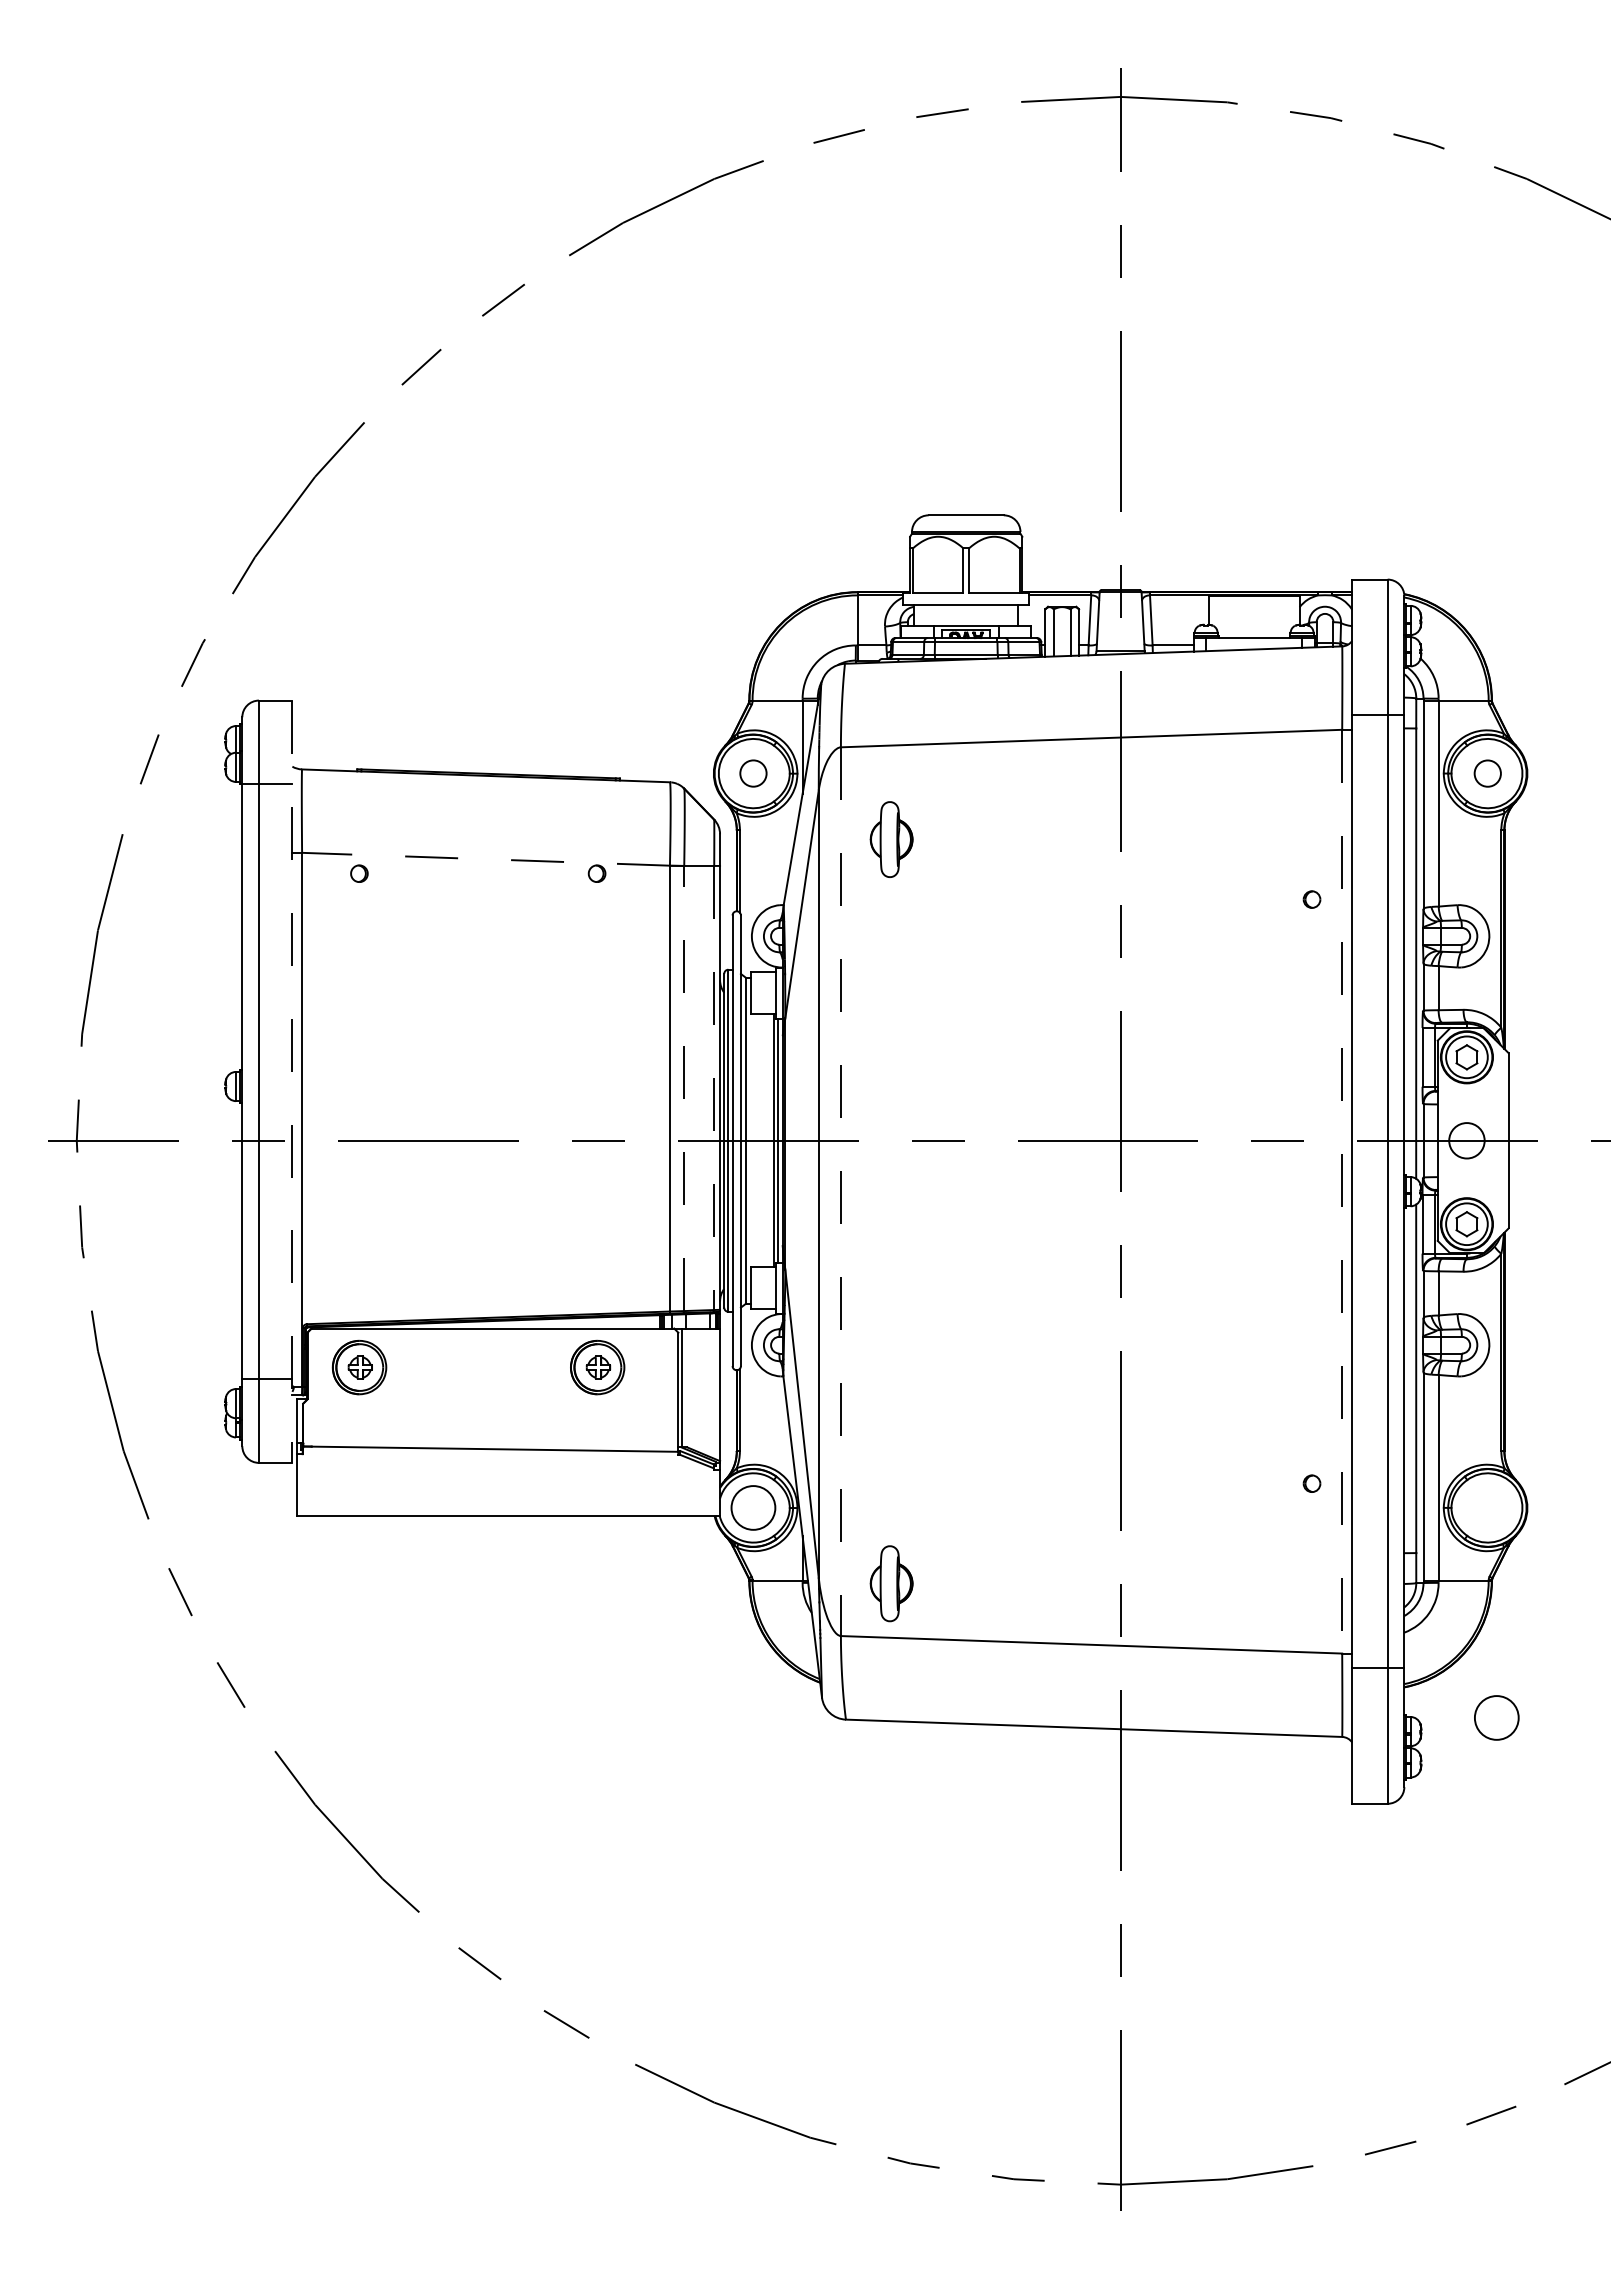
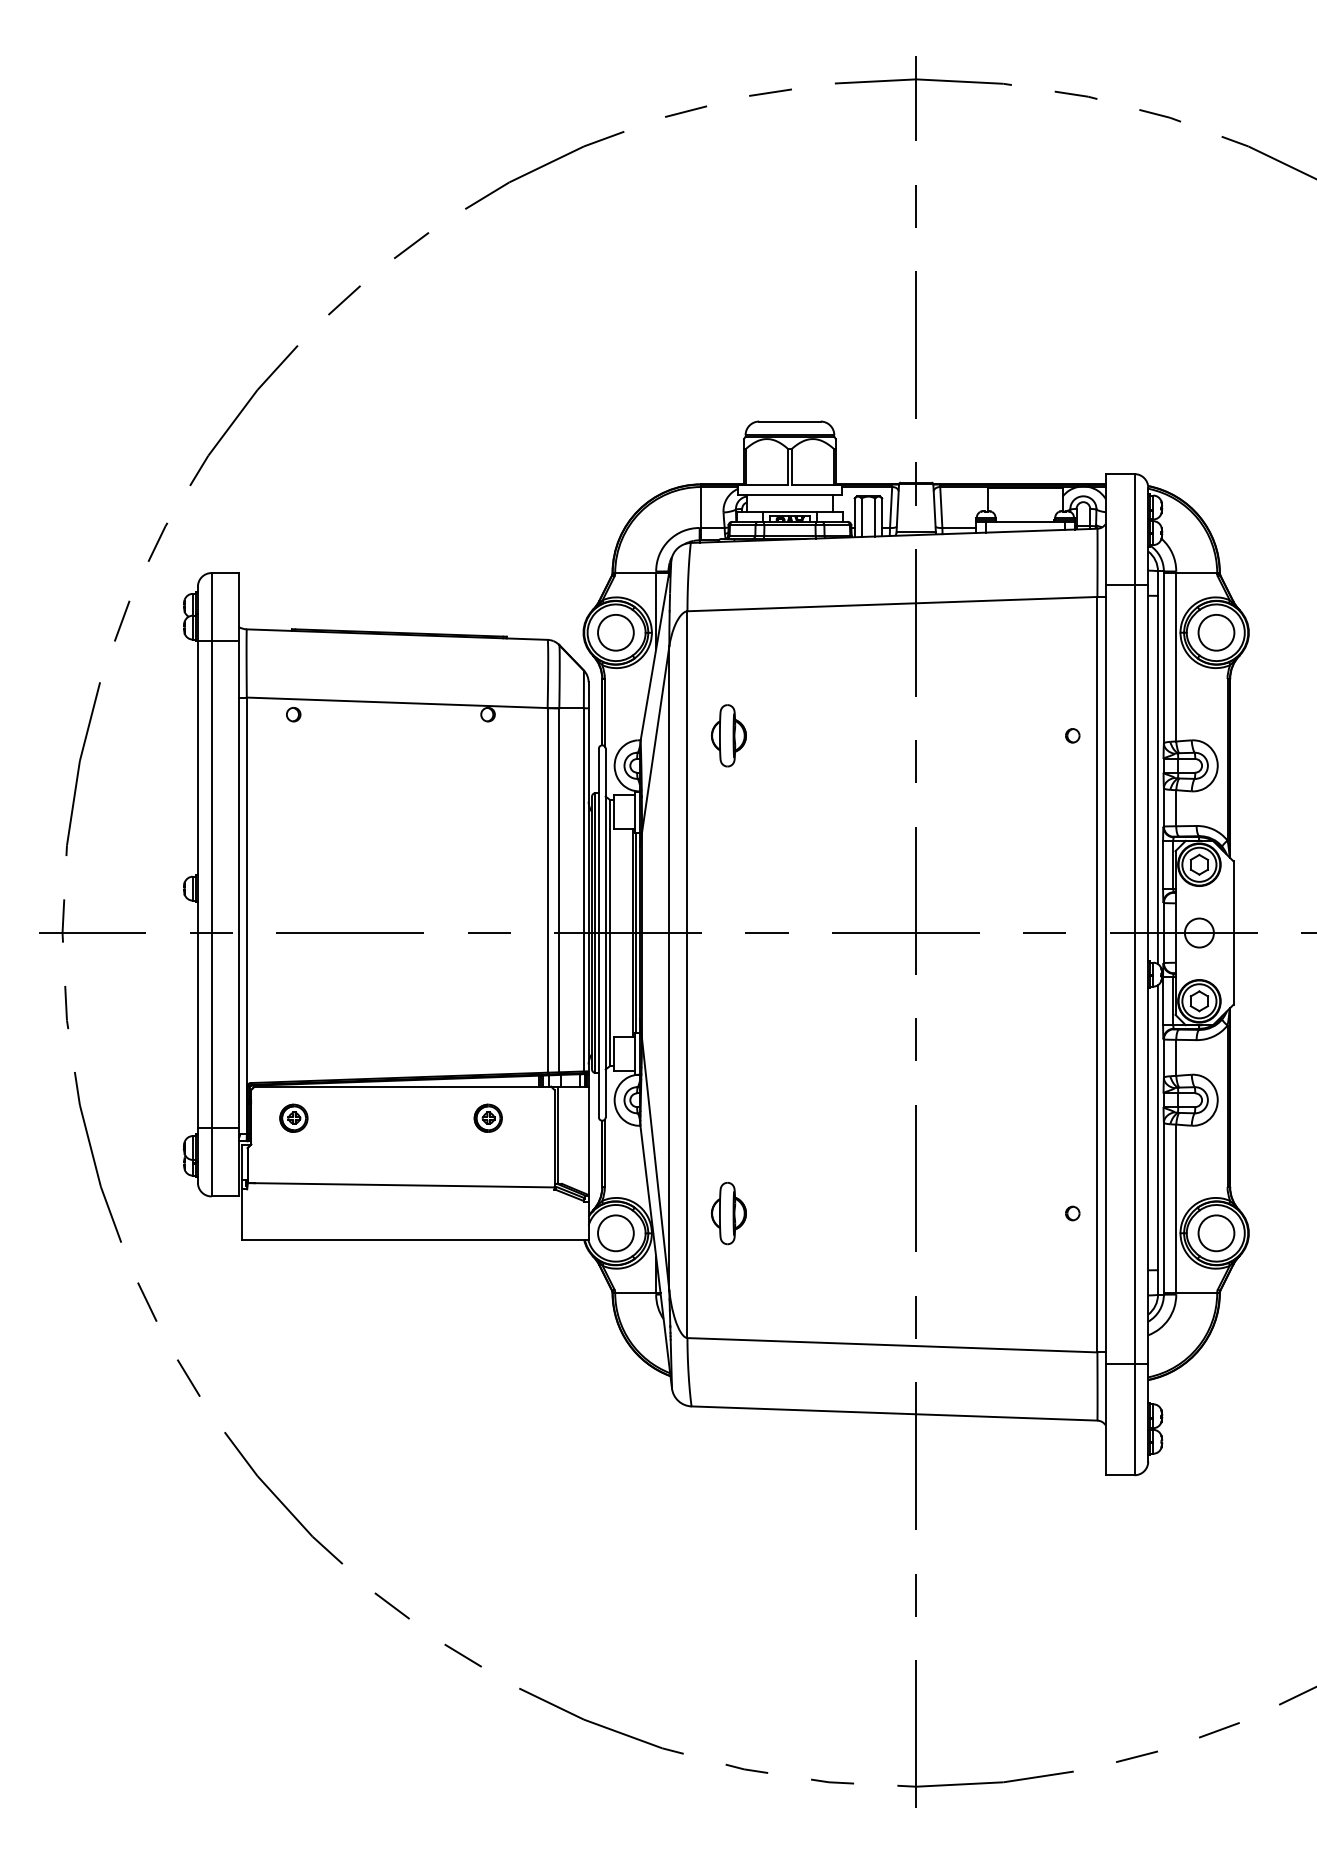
circle: (753, 773) -> (615, 632), size x1.67
circle: (1487, 773) -> (1216, 632), size x1.67
part: (891, 839) -> (728, 735), moved
line: (485, 859) -> (396, 703), dashed -> solid
line: (292, 1082) -> (238, 885), dashed -> solid
line: (684, 1088) -> (559, 890), dashed -> solid
line: (714, 1088) -> (584, 890), dashed -> solid
line: (1342, 1191) -> (1097, 974), dashed -> solid
line: (840, 1192) -> (687, 975), dashed -> solid
part: (359, 1366) -> (293, 1117), size x0.62
part: (596, 1366) -> (487, 1117), size x0.62
part: (891, 1583) -> (728, 1213), moved
circle: (1496, 1717) -> (1216, 1232), moved

